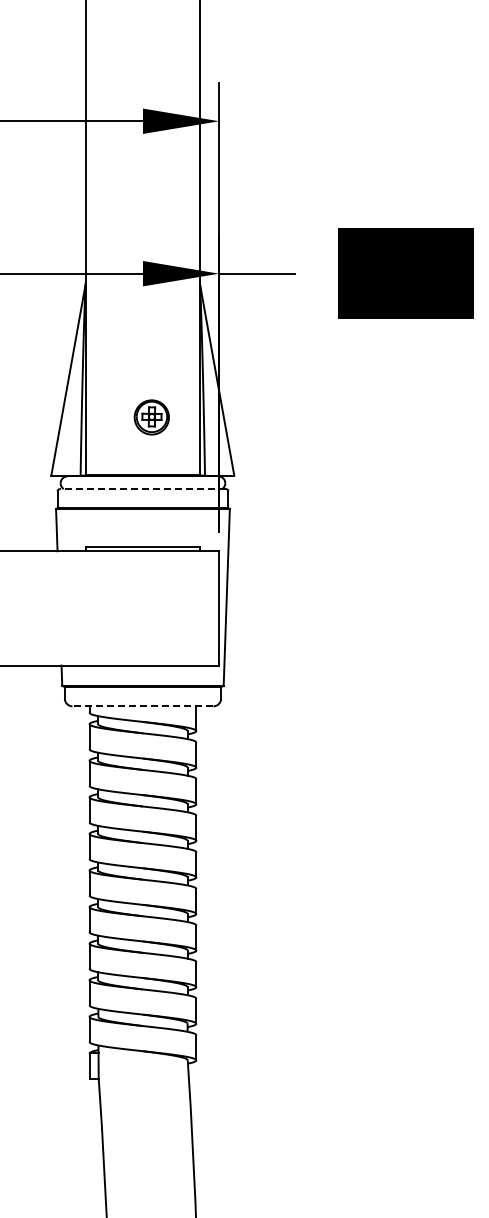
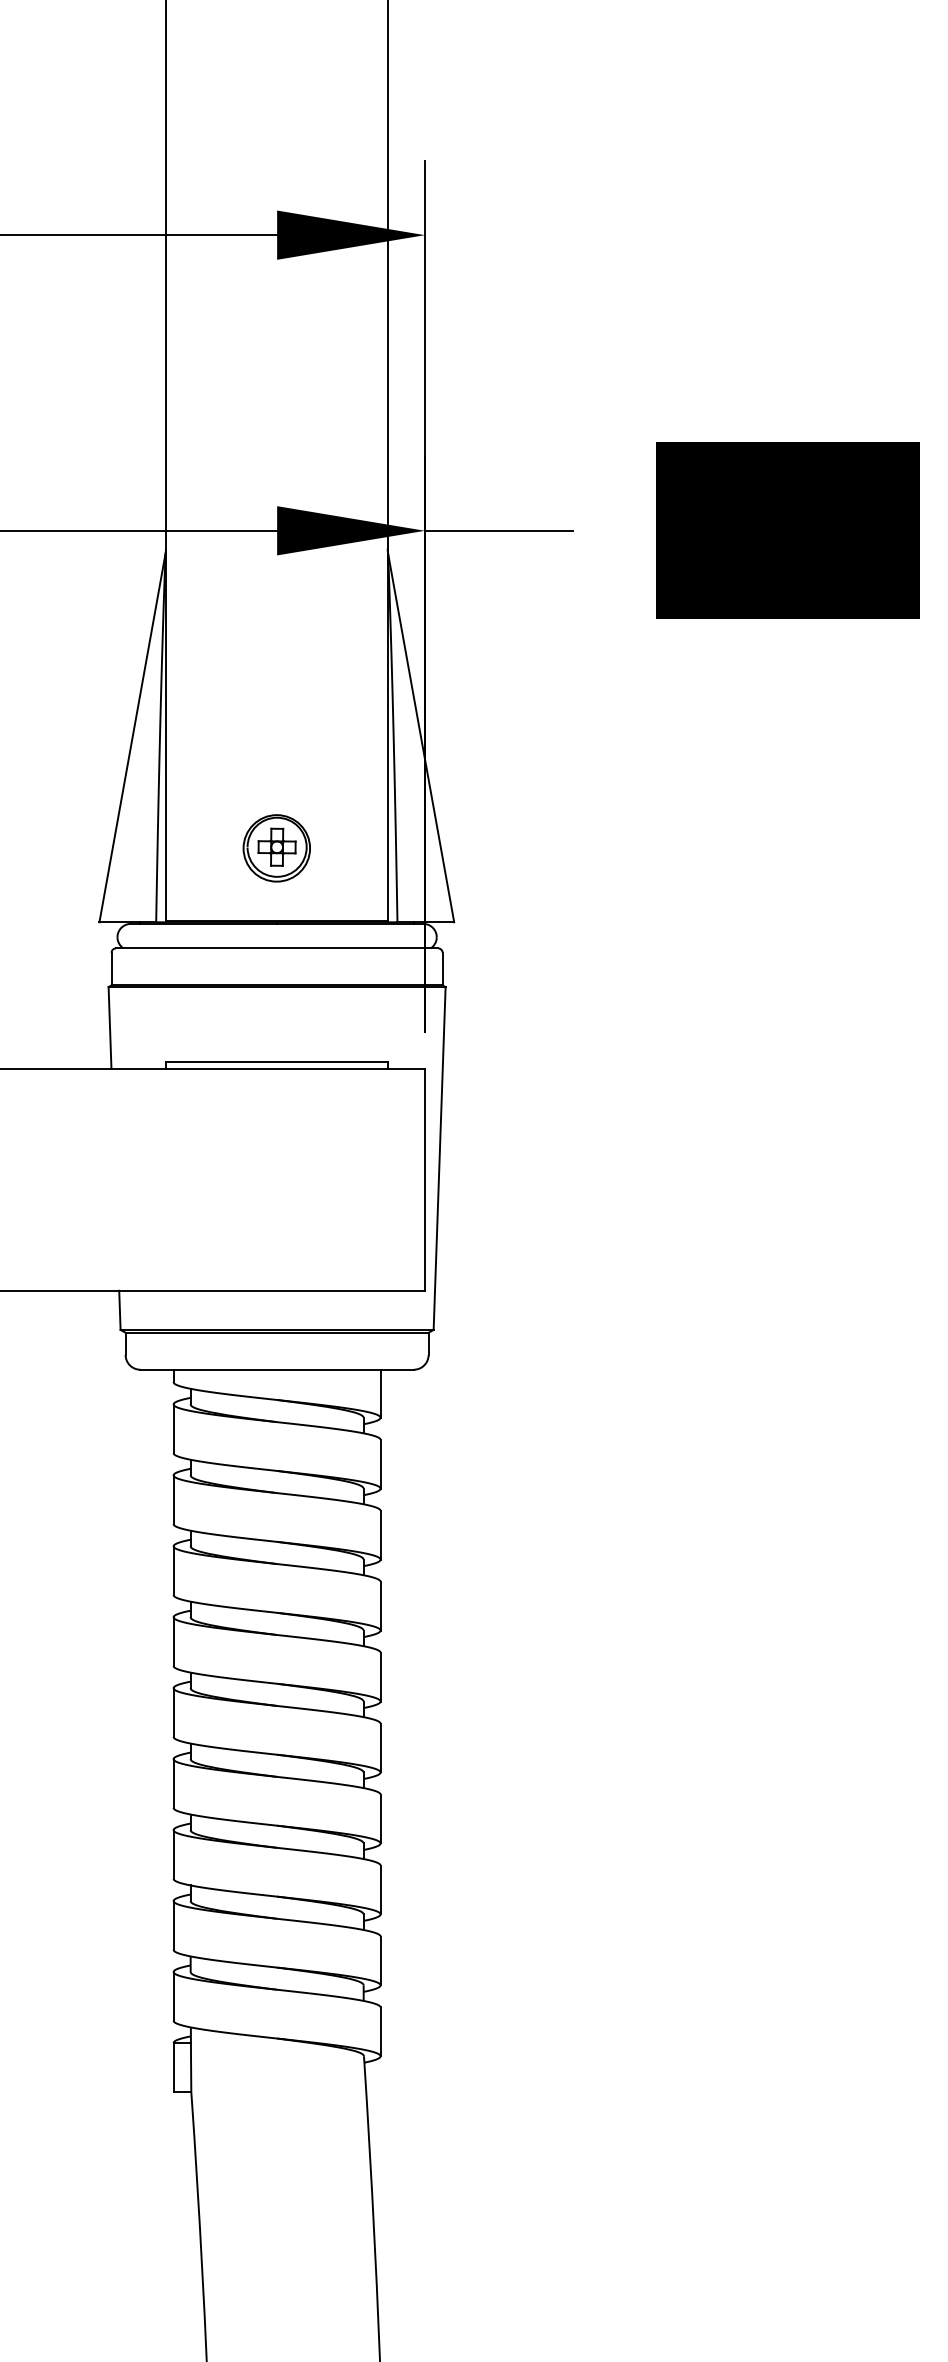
part: (151, 417) -> (276, 848), moved
line: (142, 489) -> (276, 949), dashed -> solid
line: (142, 706) -> (276, 1370), dashed -> solid

